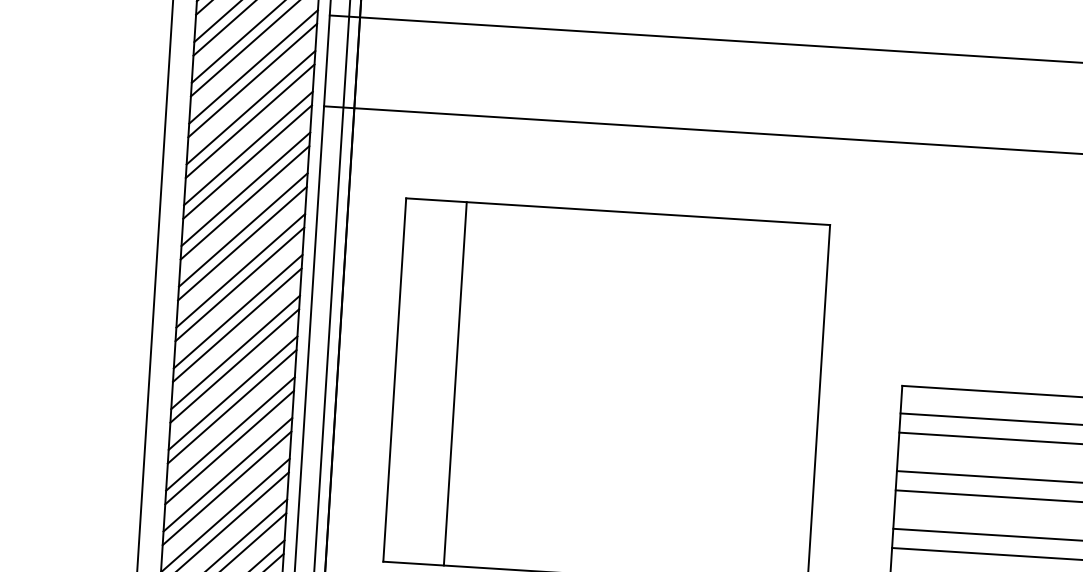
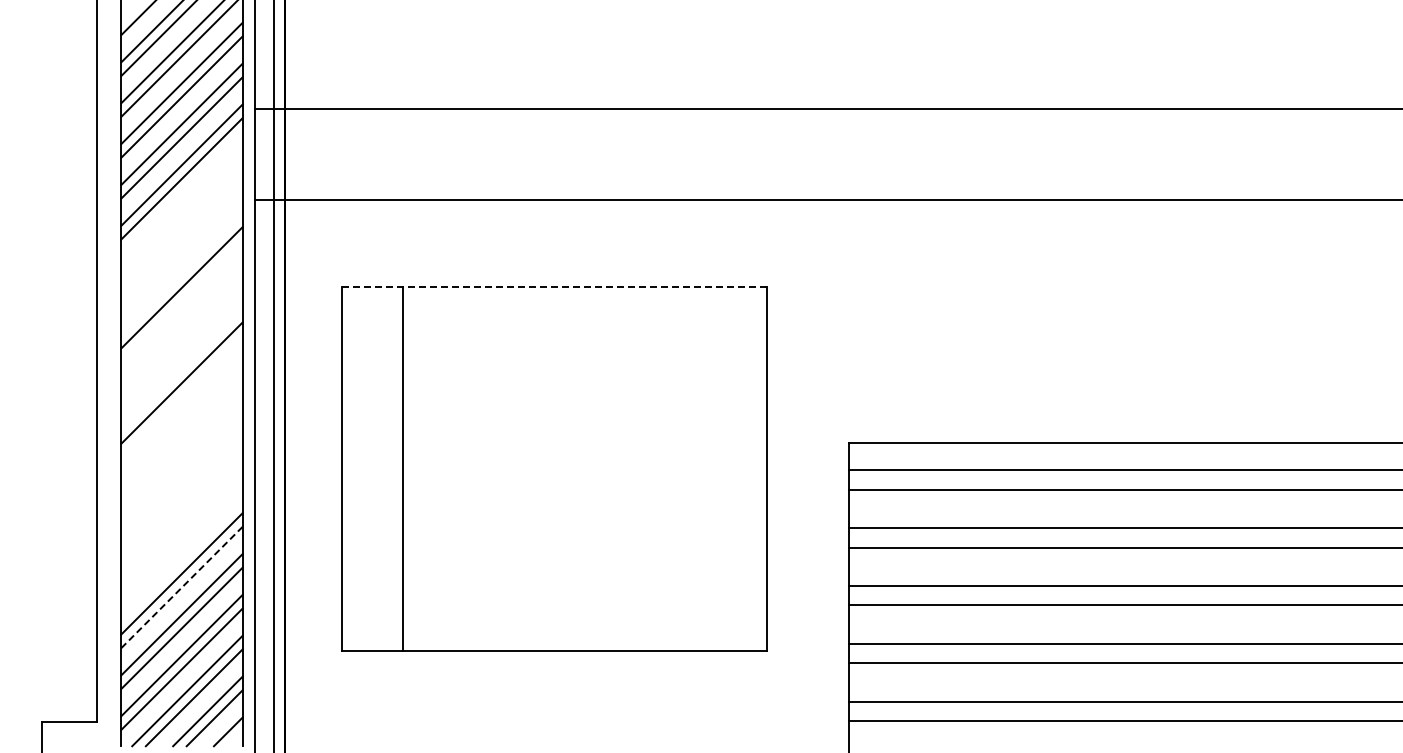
line: (250, 107) -> (181, 205), removed
line: (249, 121) -> (181, 219), removed
line: (248, 147) -> (181, 246), removed
line: (247, 161) -> (181, 260), removed
line: (244, 202) -> (181, 301), removed
line: (617, 211) -> (554, 286), solid -> dashed
line: (242, 229) -> (181, 328), removed
line: (242, 243) -> (181, 342), removed
line: (240, 270) -> (181, 369), removed
line: (237, 311) -> (181, 410), removed
line: (236, 324) -> (181, 423), removed
line: (235, 352) -> (181, 451), removed
line: (234, 365) -> (181, 464), removed
line: (232, 392) -> (181, 491), removed
line: (231, 406) -> (181, 505), removed
line: (230, 433) -> (181, 532), removed
line: (229, 447) -> (181, 546), removed
line: (226, 488) -> (181, 587), solid -> dashed

